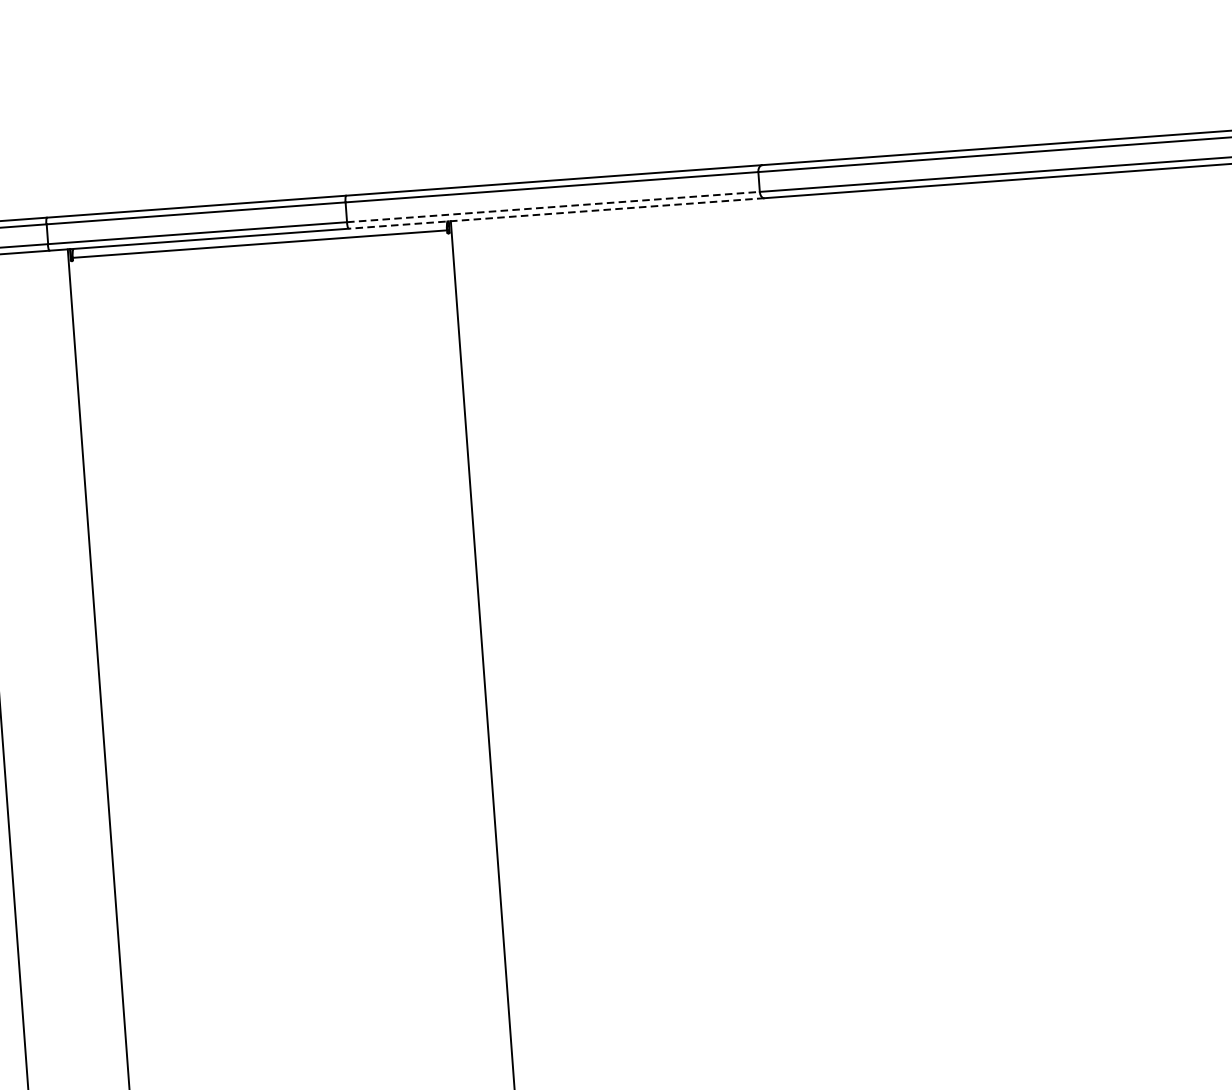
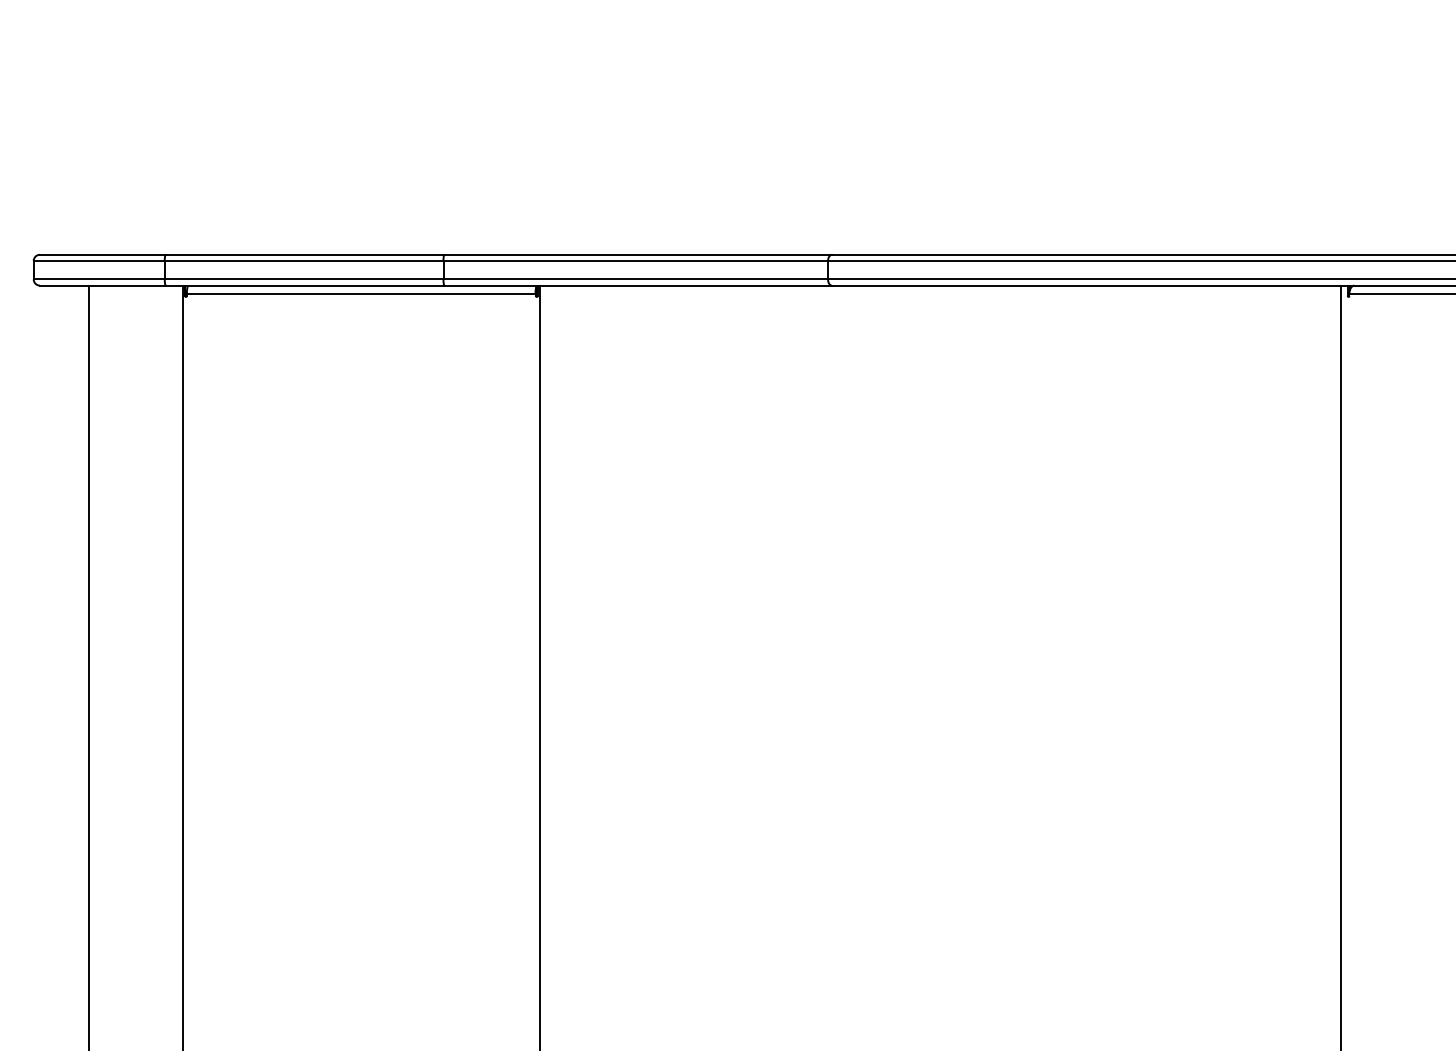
line: (554, 207) -> (636, 279), dashed -> solid
line: (556, 213) -> (638, 285), dashed -> solid

